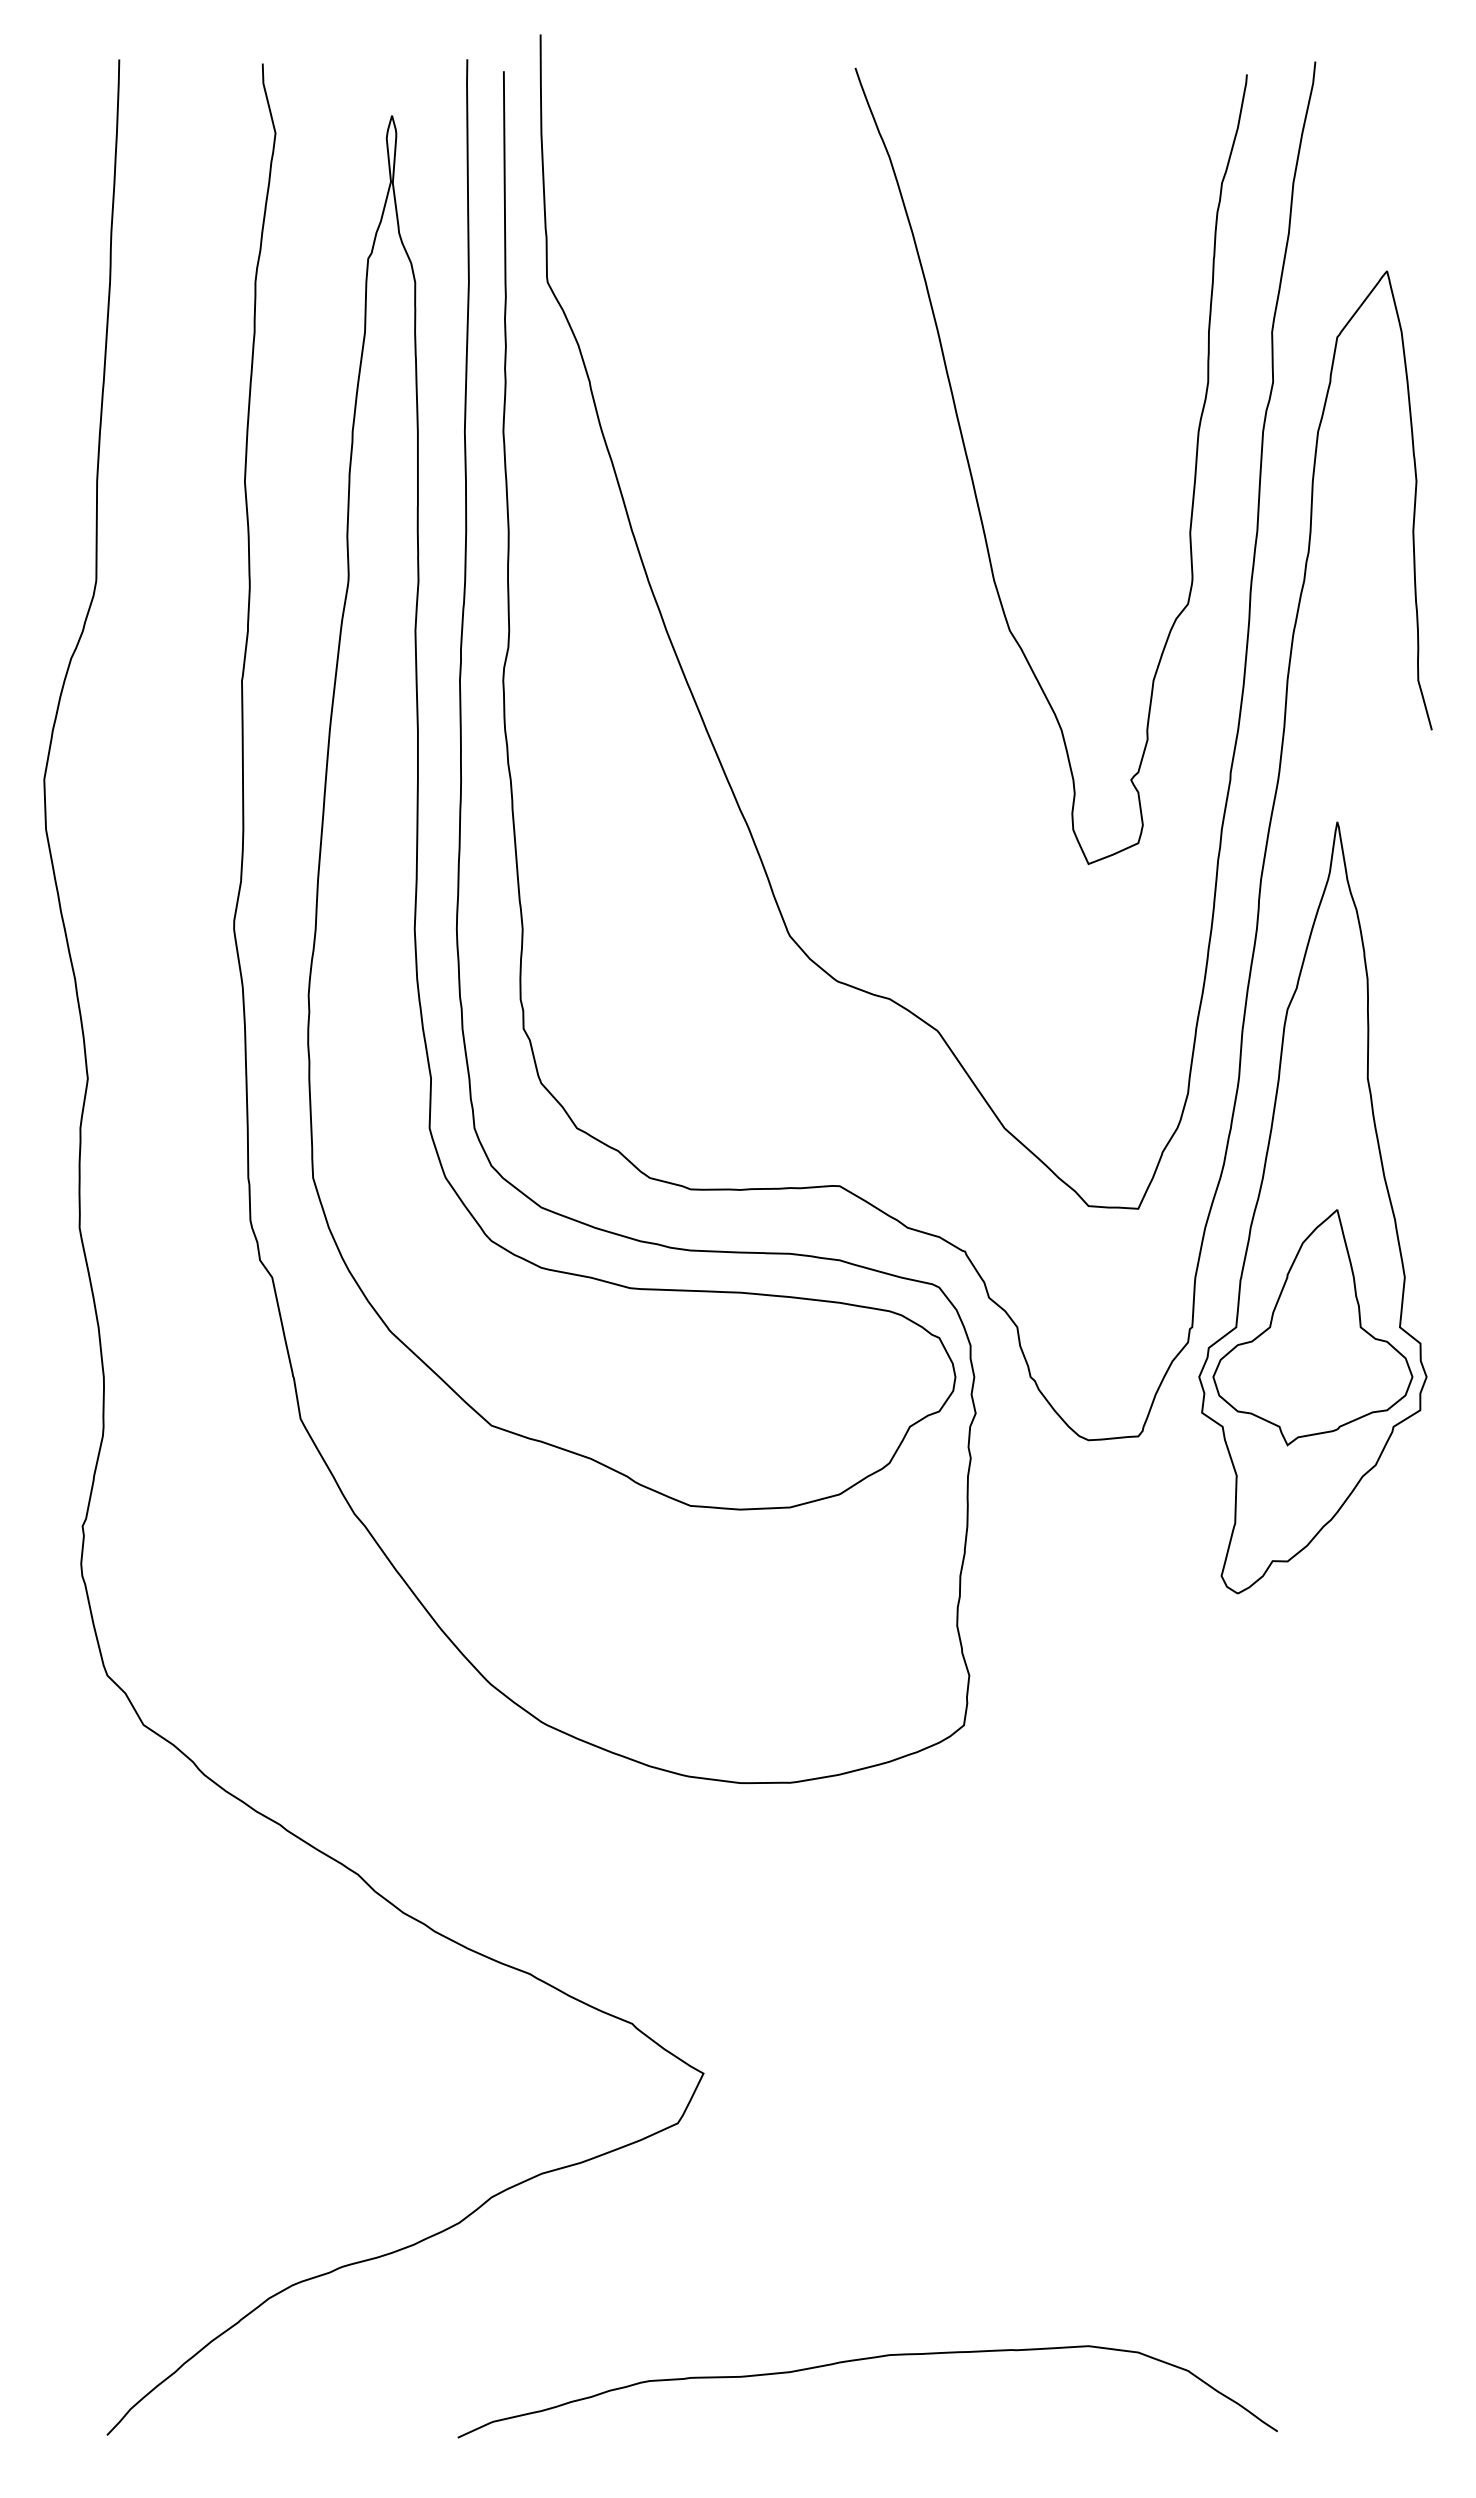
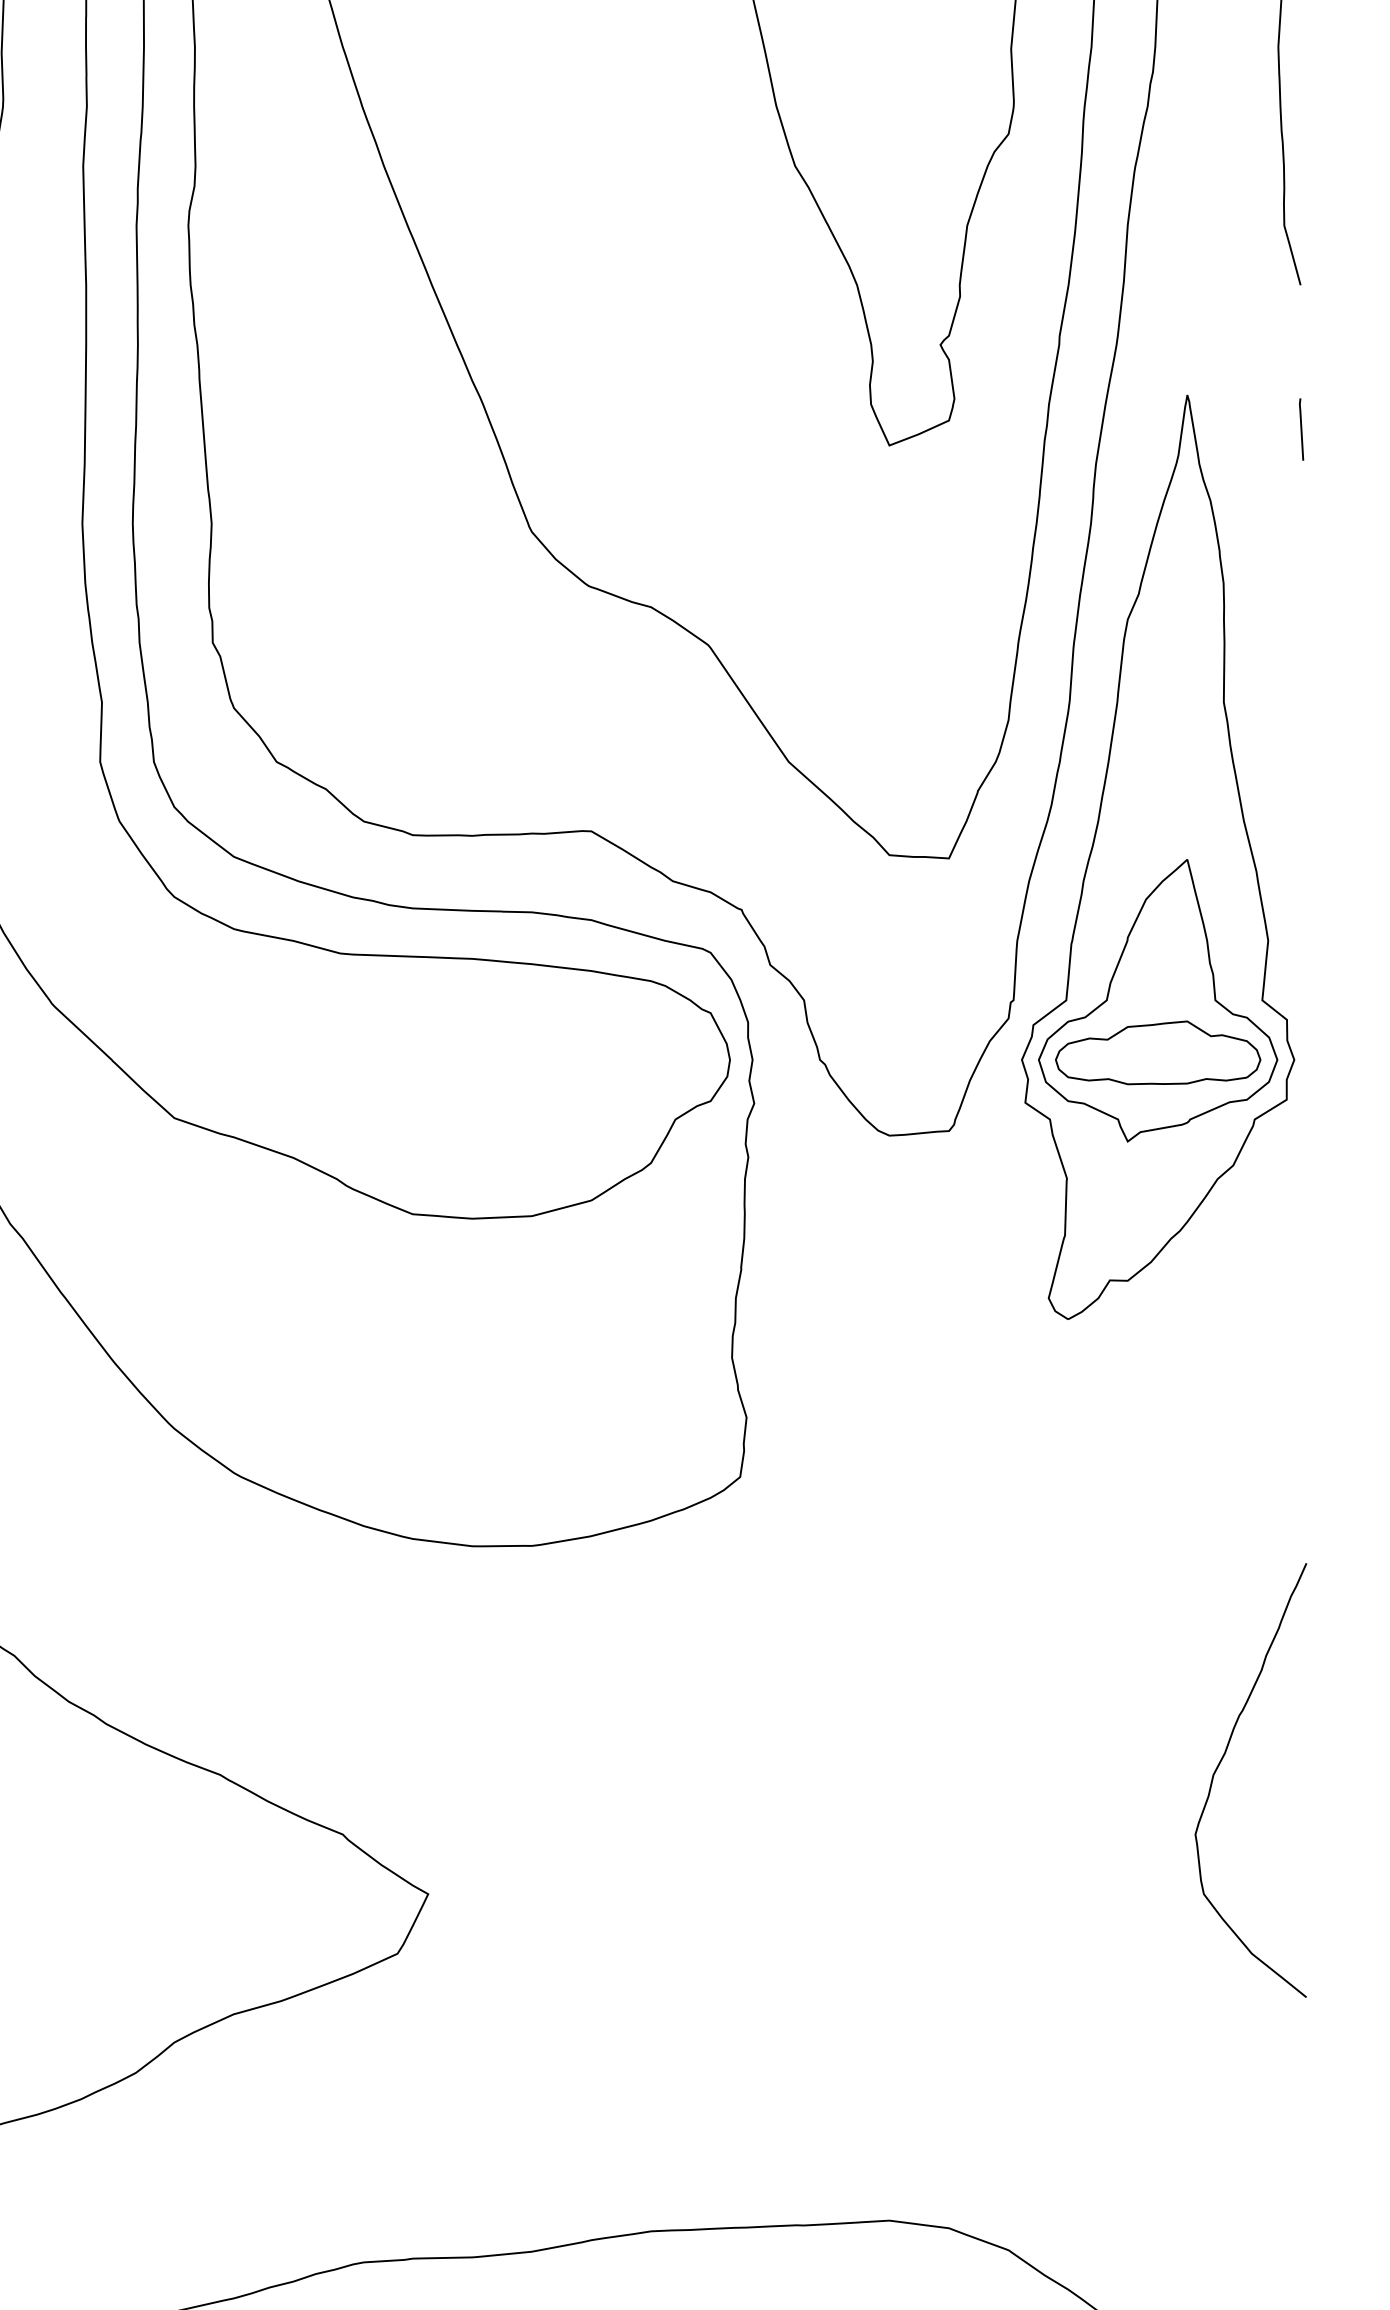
line: (1432, 850) -> (1301, 429), added
part: (1312, 1371) -> (1157, 1053), added
curve: (1364, 1966) -> (1219, 1765), added

